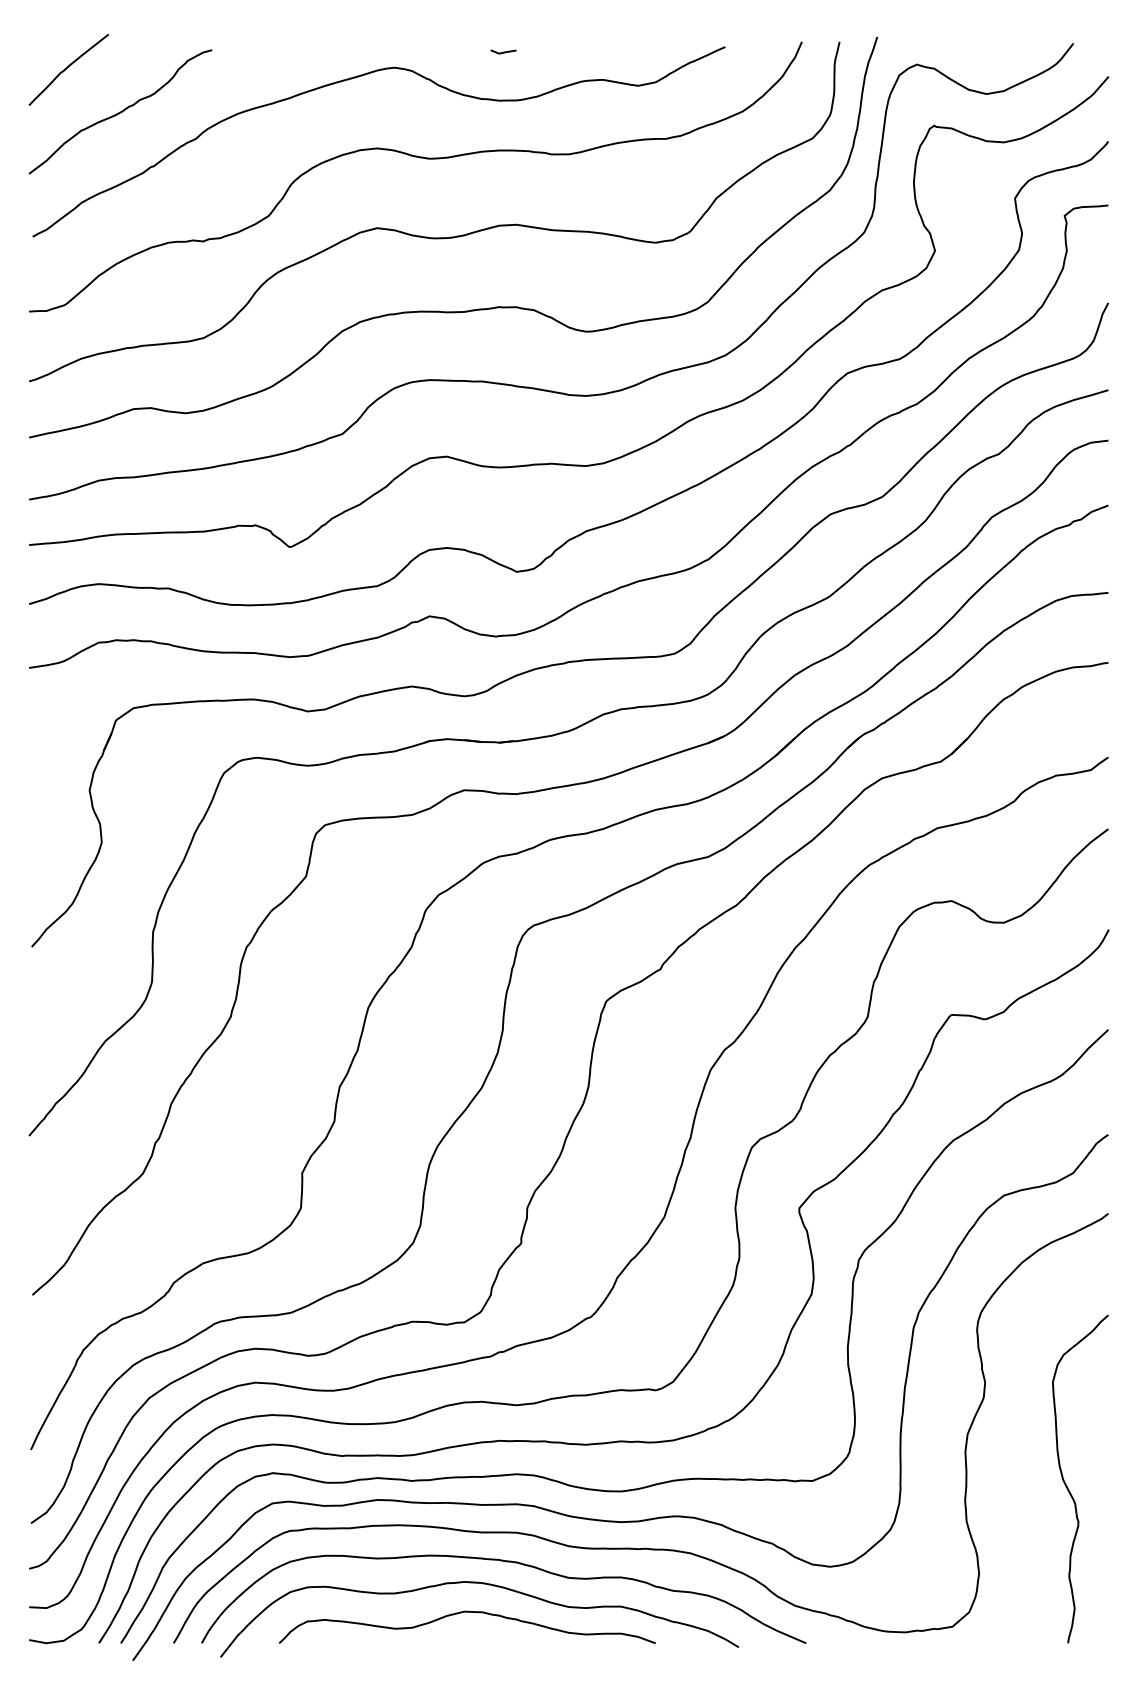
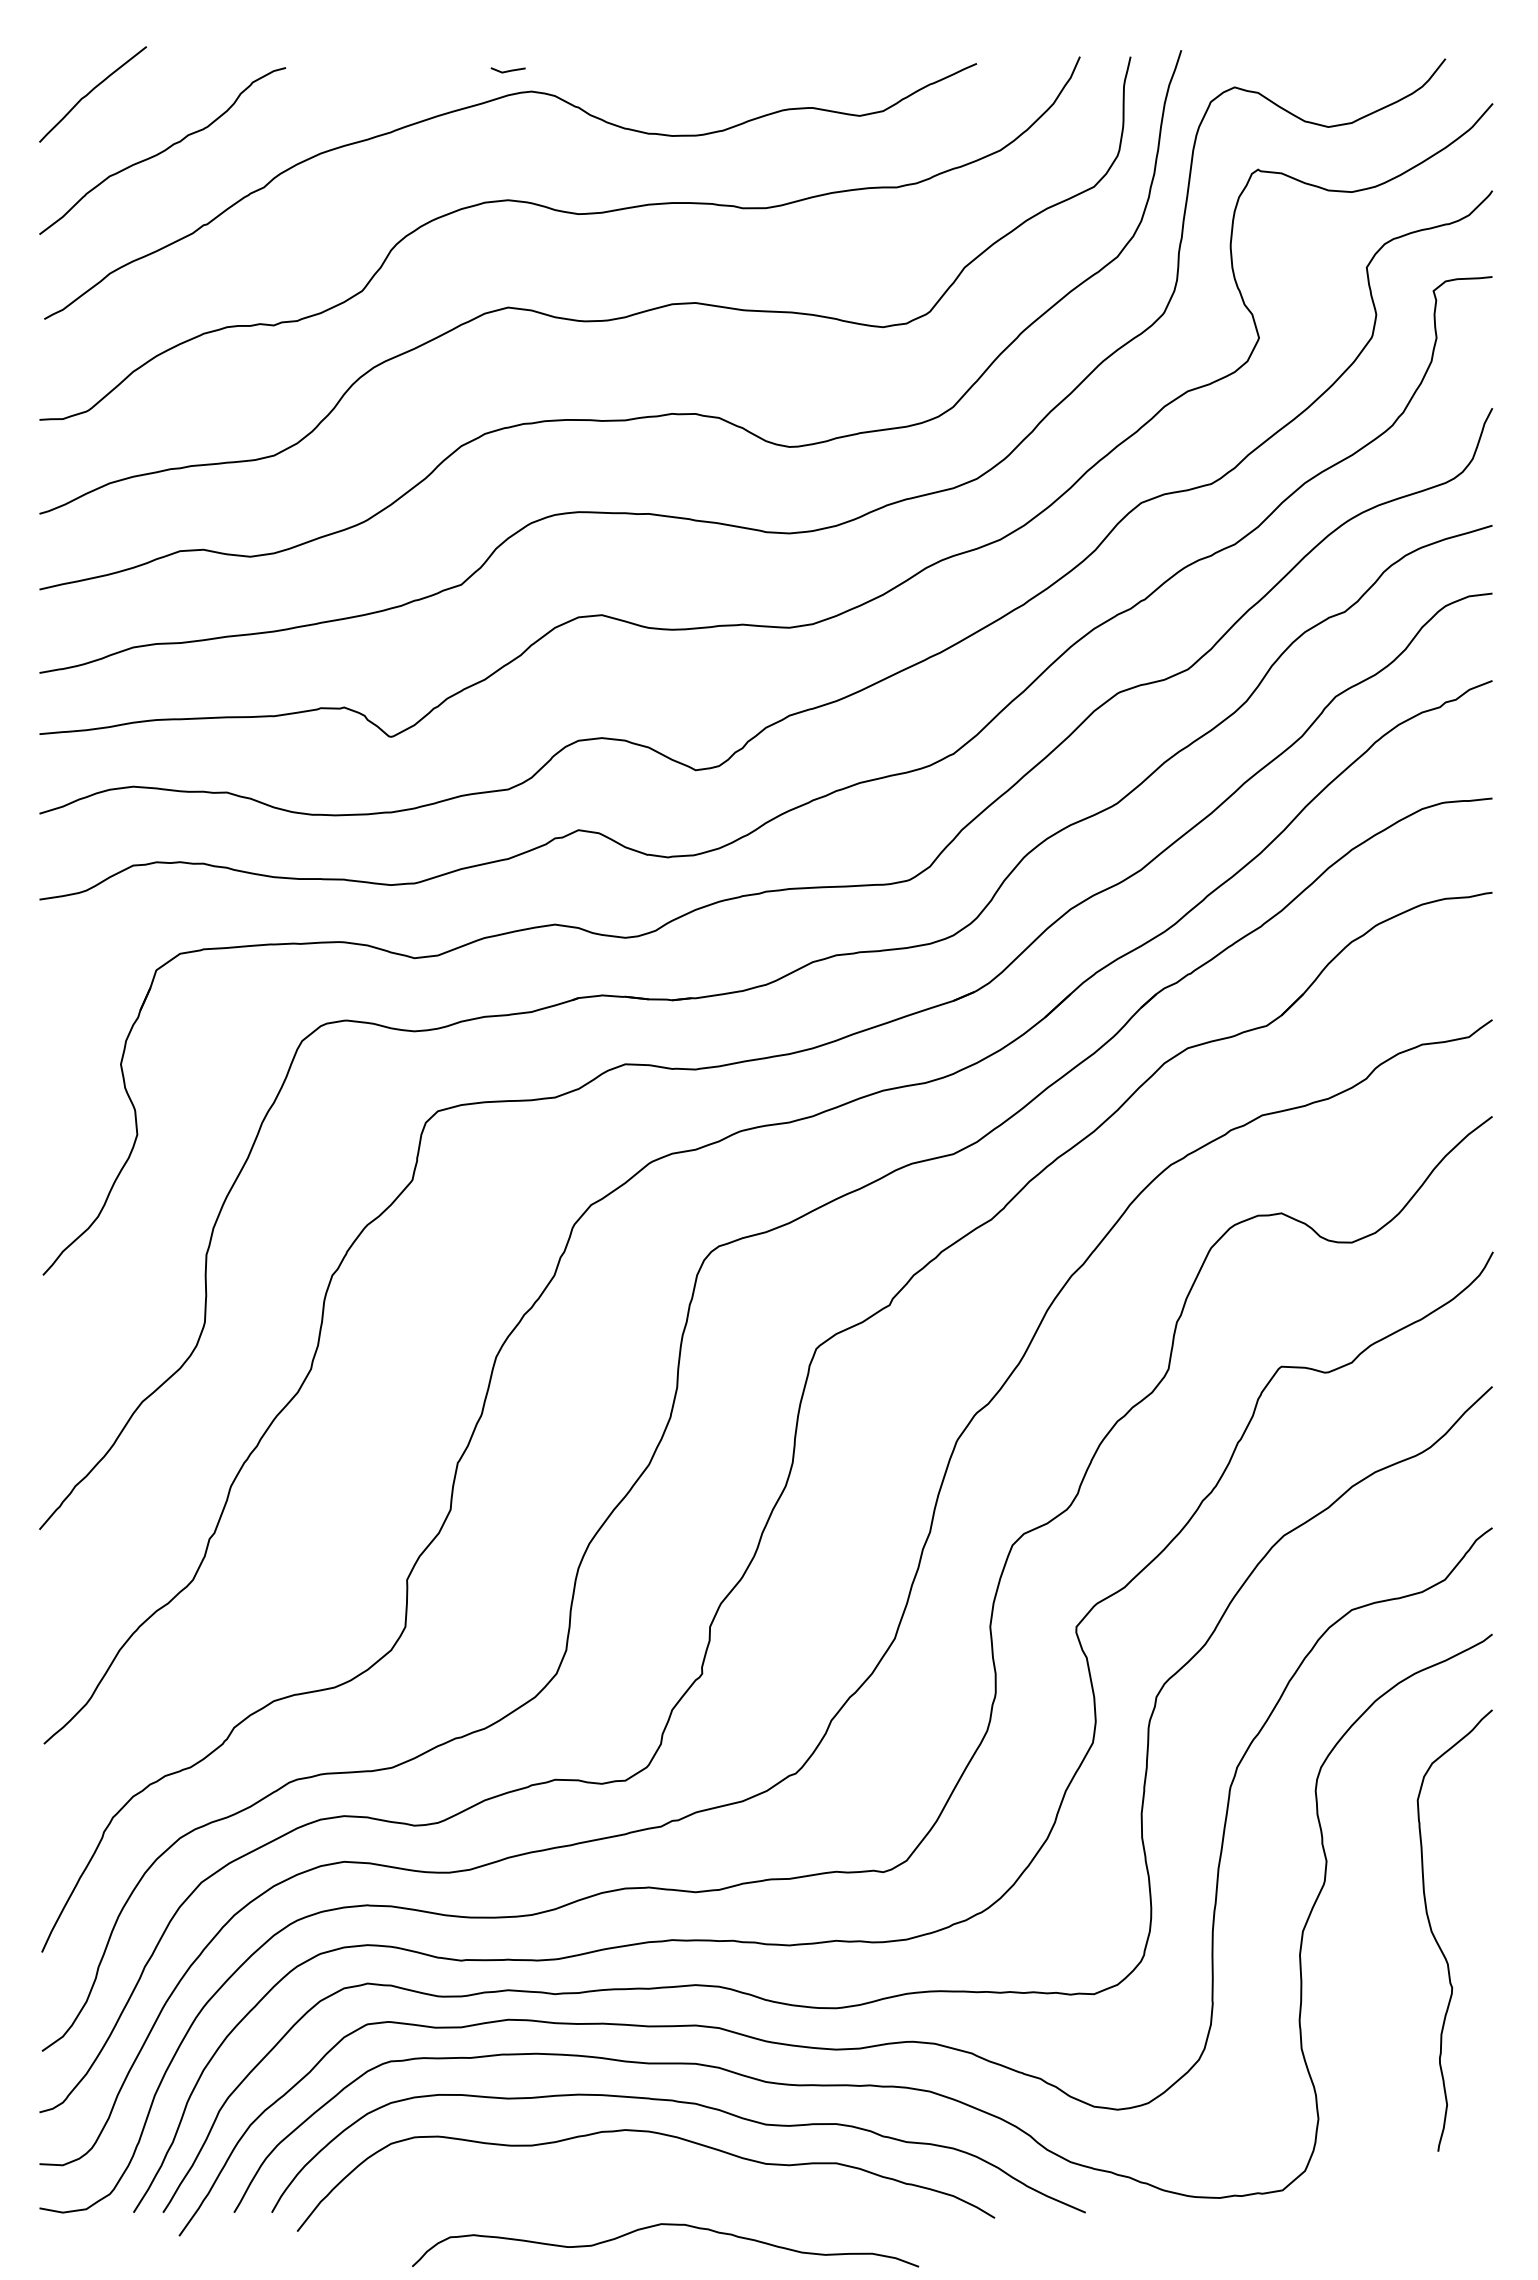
line: (503, 52) -> (507, 70), moved
curve: (1066, 1483) -> (1435, 1936), moved
curve: (467, 1612) -> (665, 2225), moved

